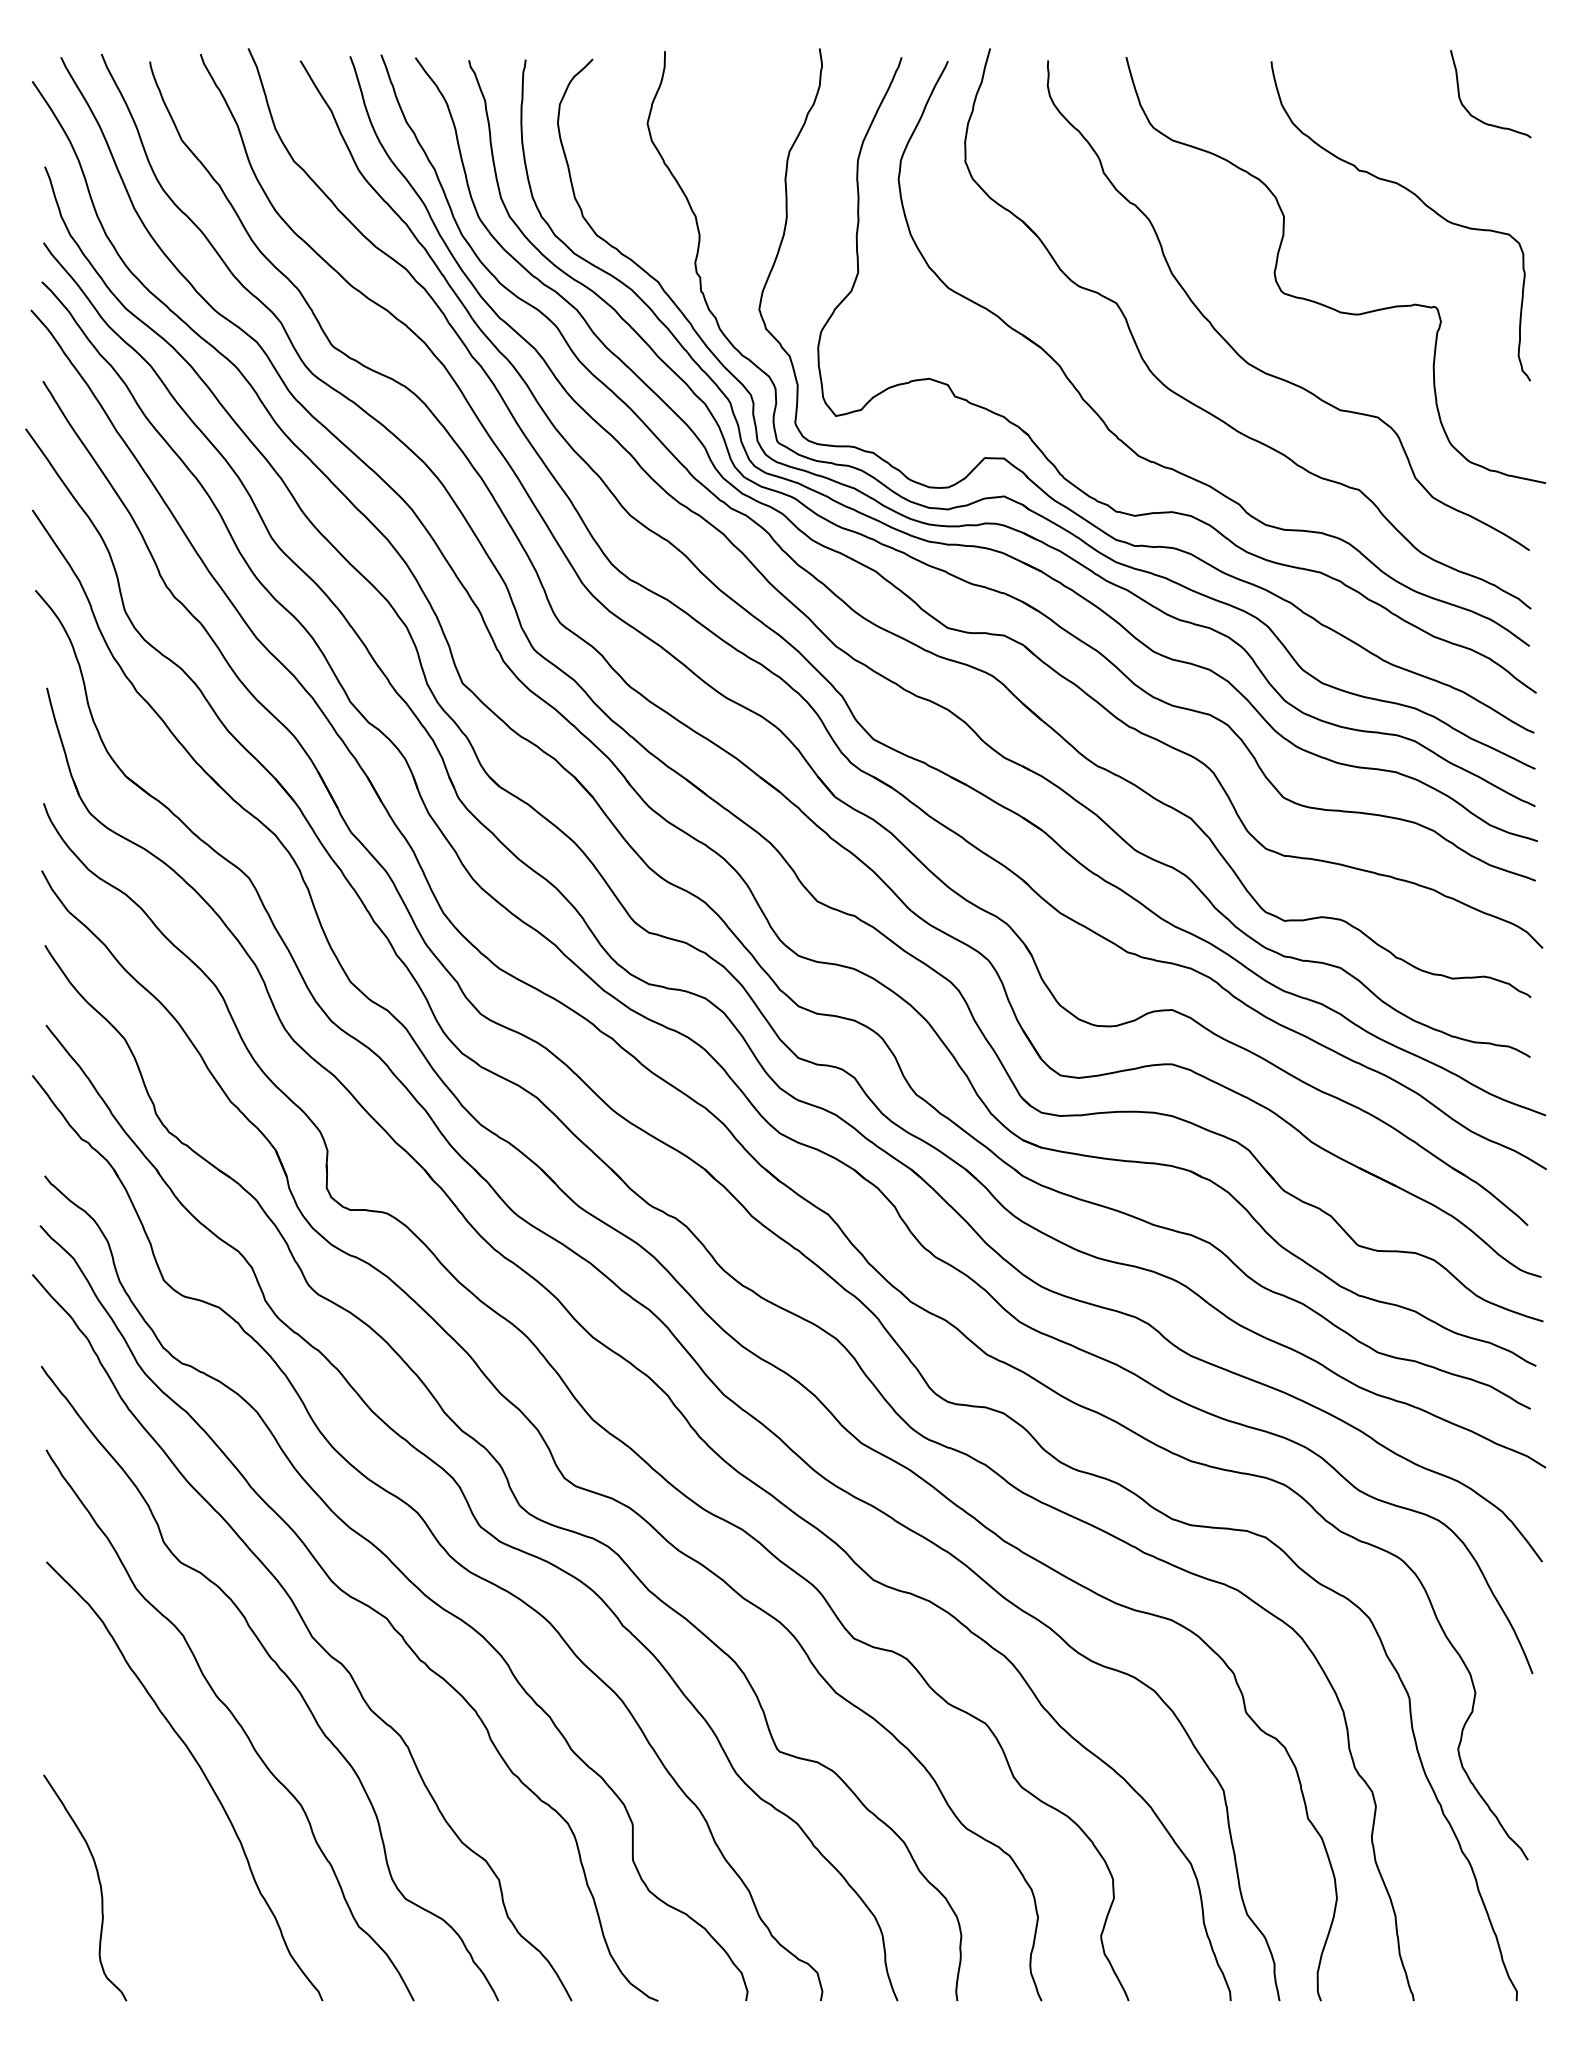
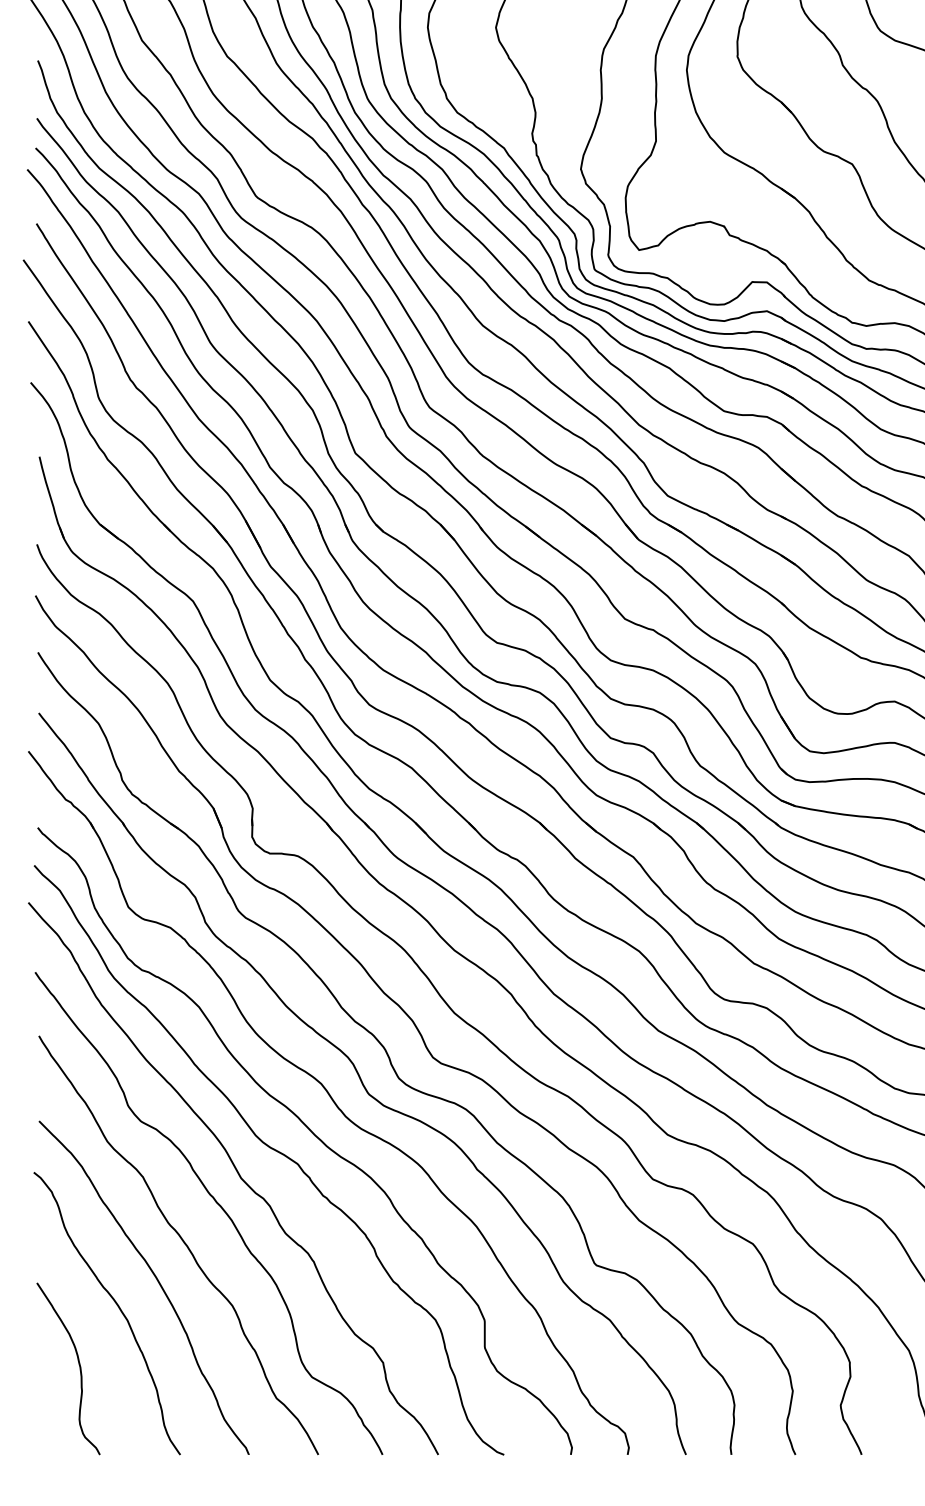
curve: (149, 1805) -> (117, 1306), added

